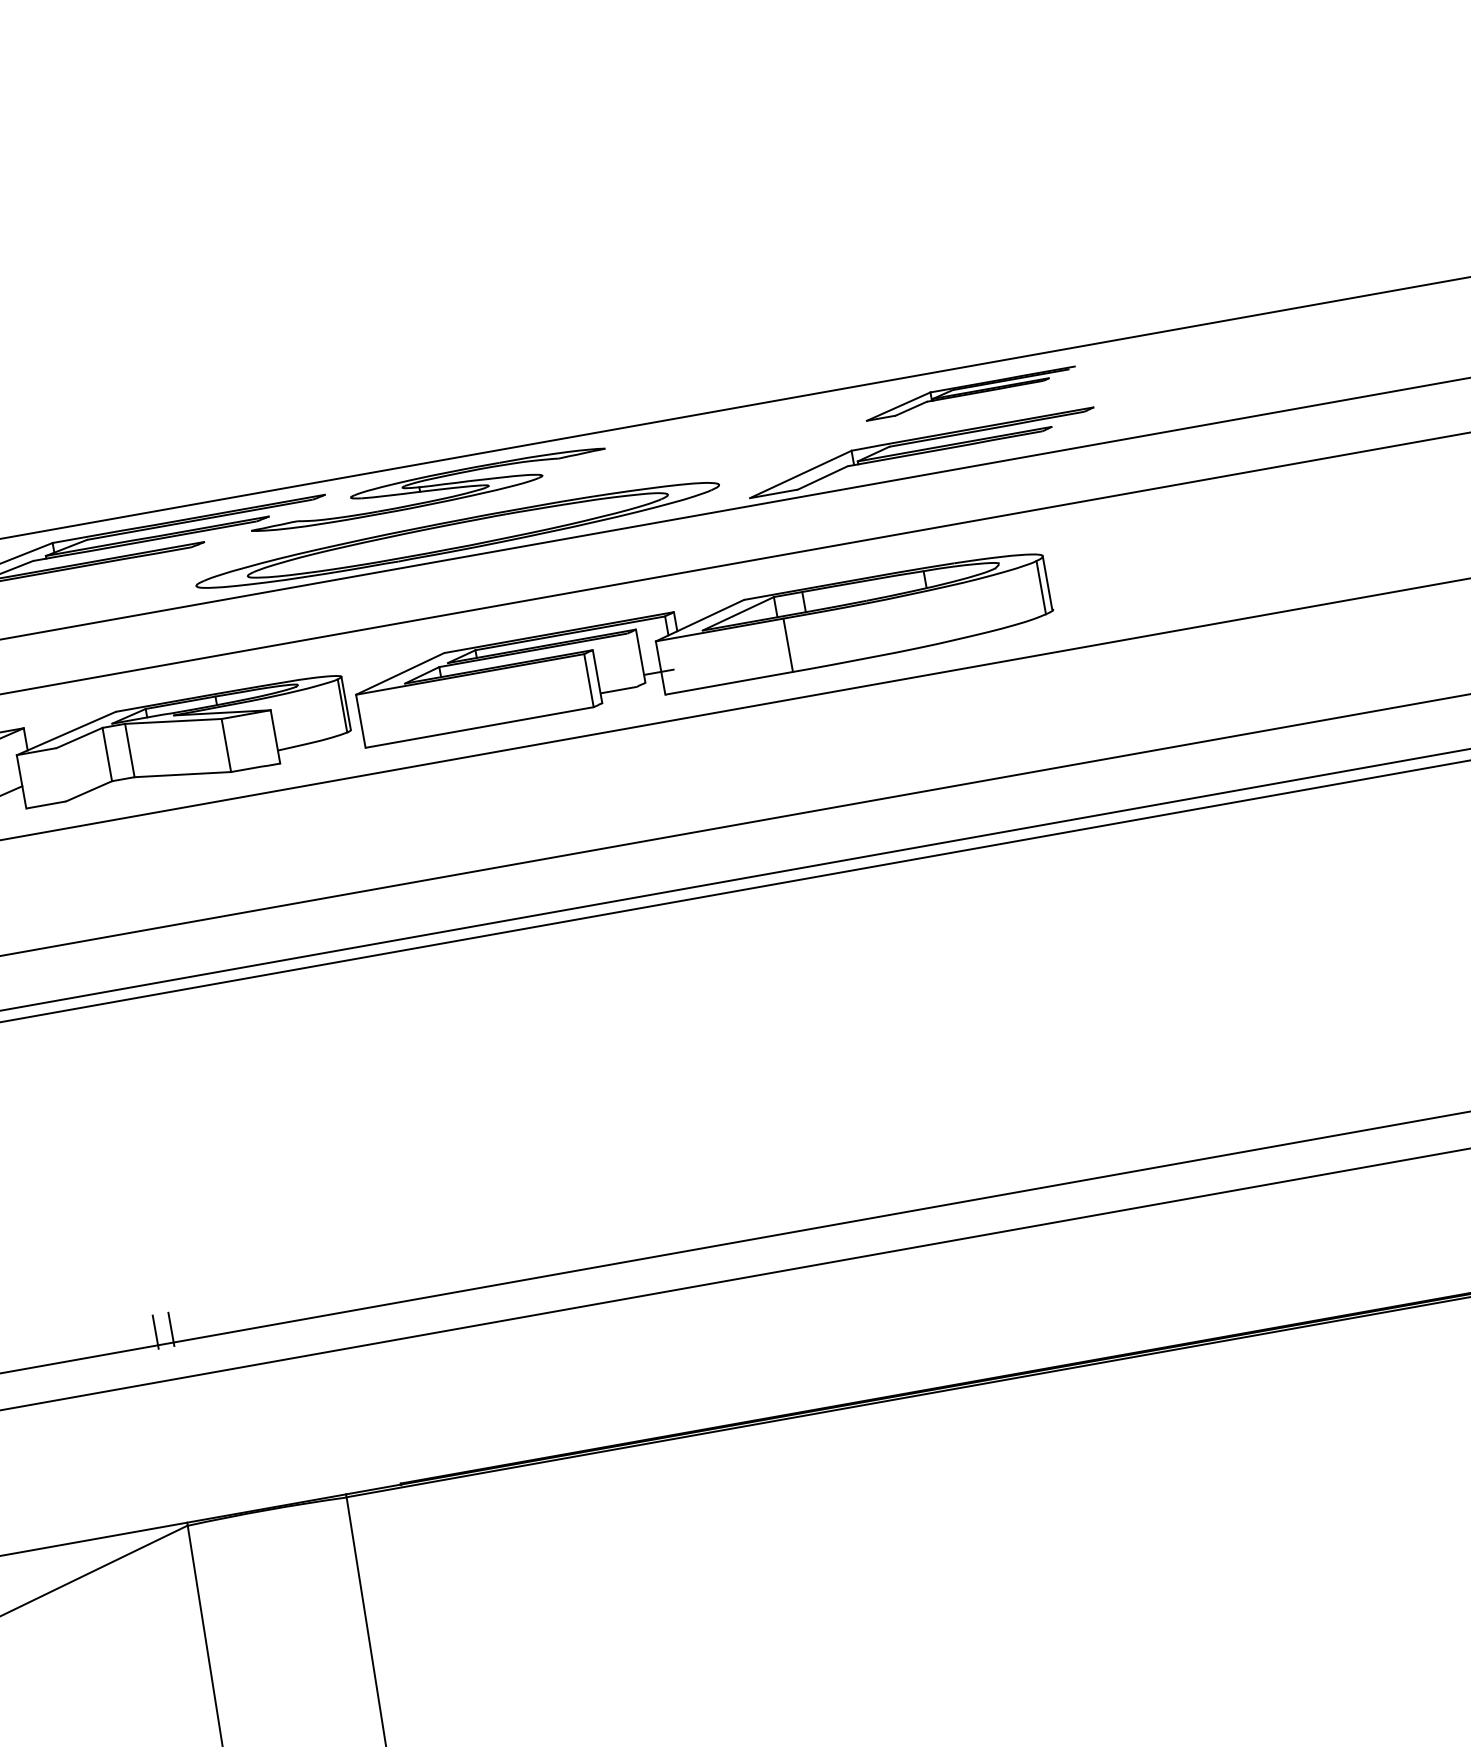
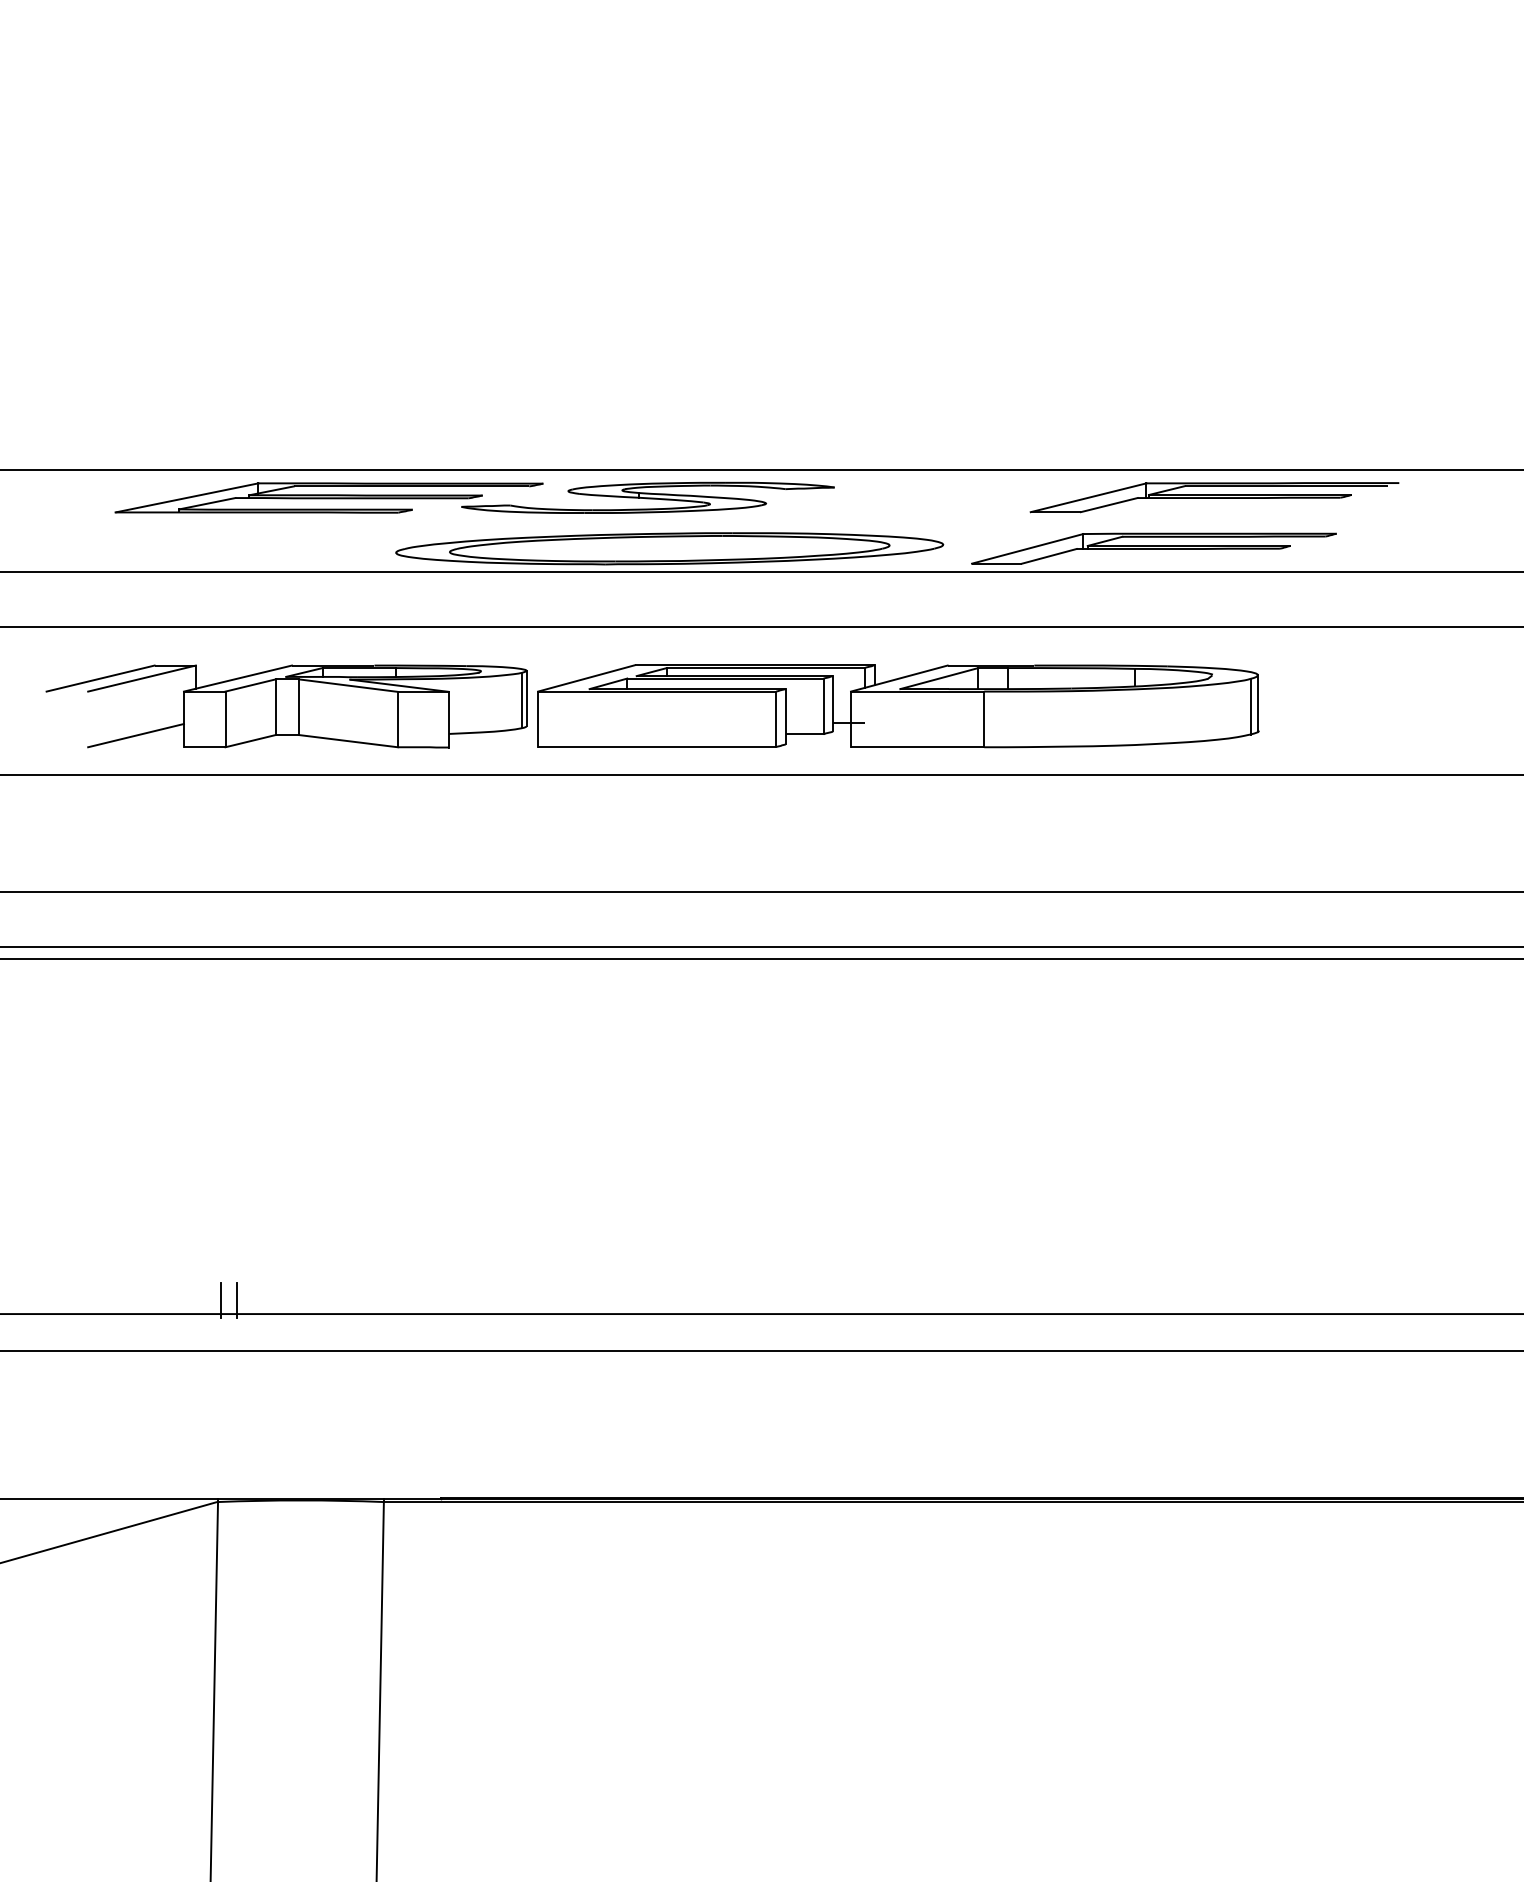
part: (970, 393) -> (1214, 497), size x1.67
line: (632, 660) -> (823, 706), added
line: (61, 774) -> (225, 719), added

